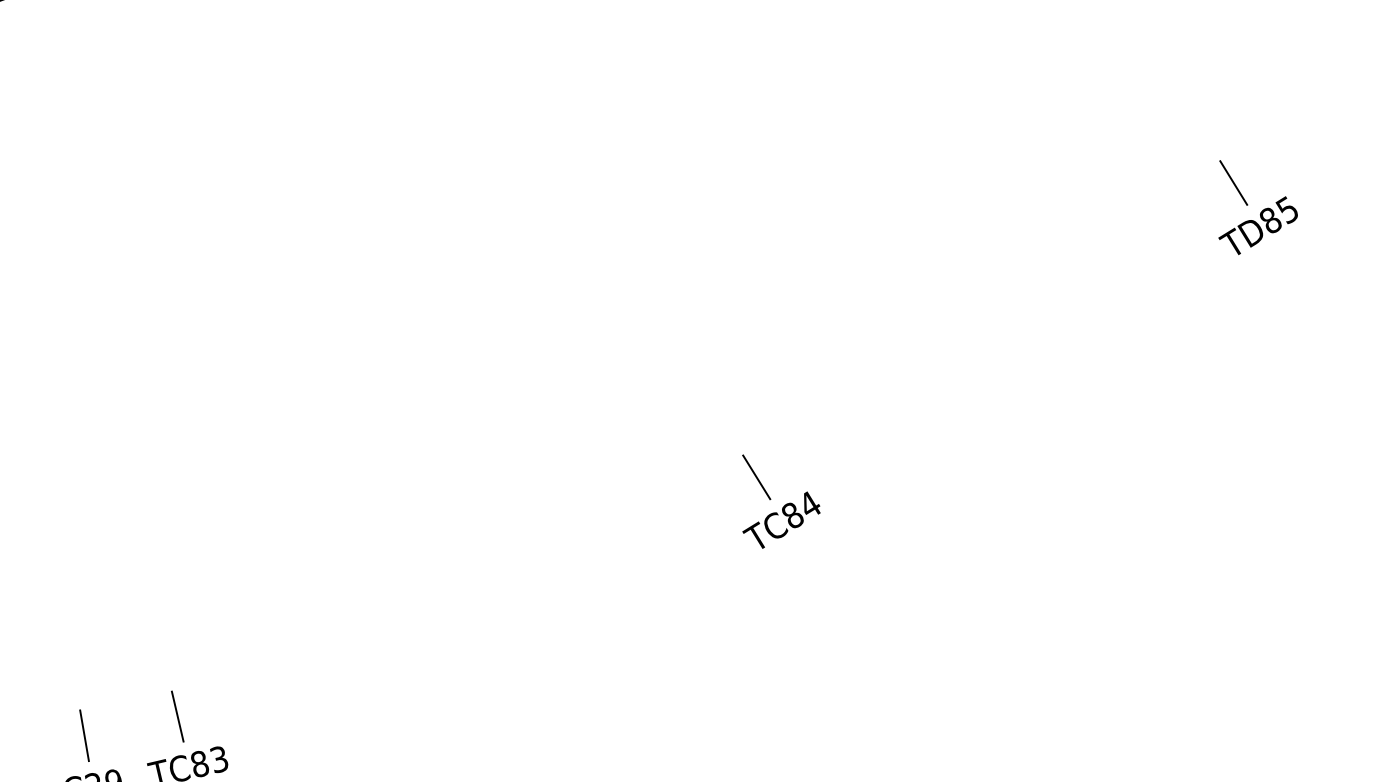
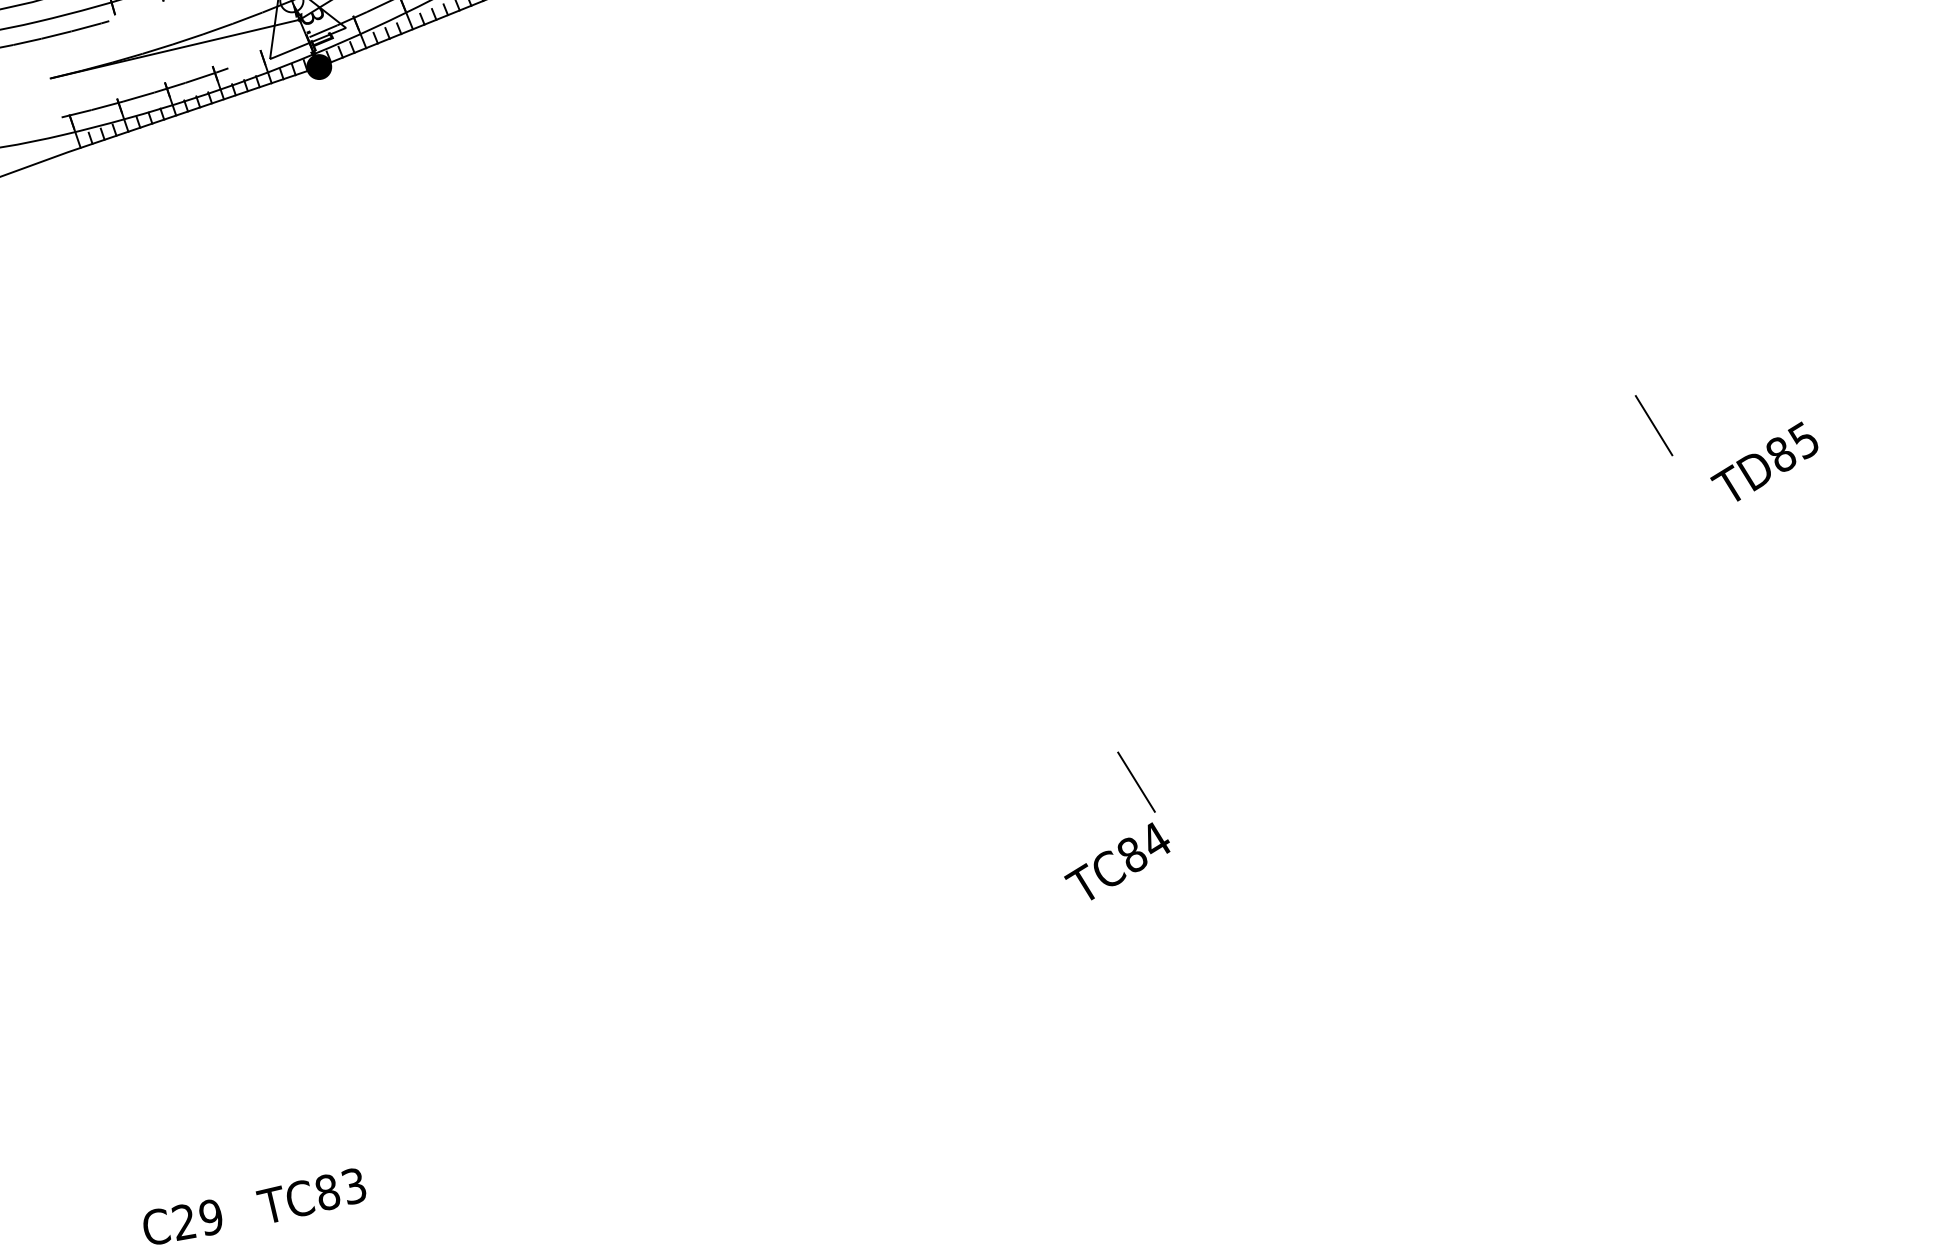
line: (1233, 182) -> (1653, 425), moved
line: (756, 476) -> (1136, 781), moved
line: (177, 716) -> (297, 1127), removed
line: (84, 735) -> (171, 1153), removed

